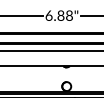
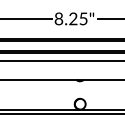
text: (58, 15) -> (70, 18), 6.88" -> 8.25"

